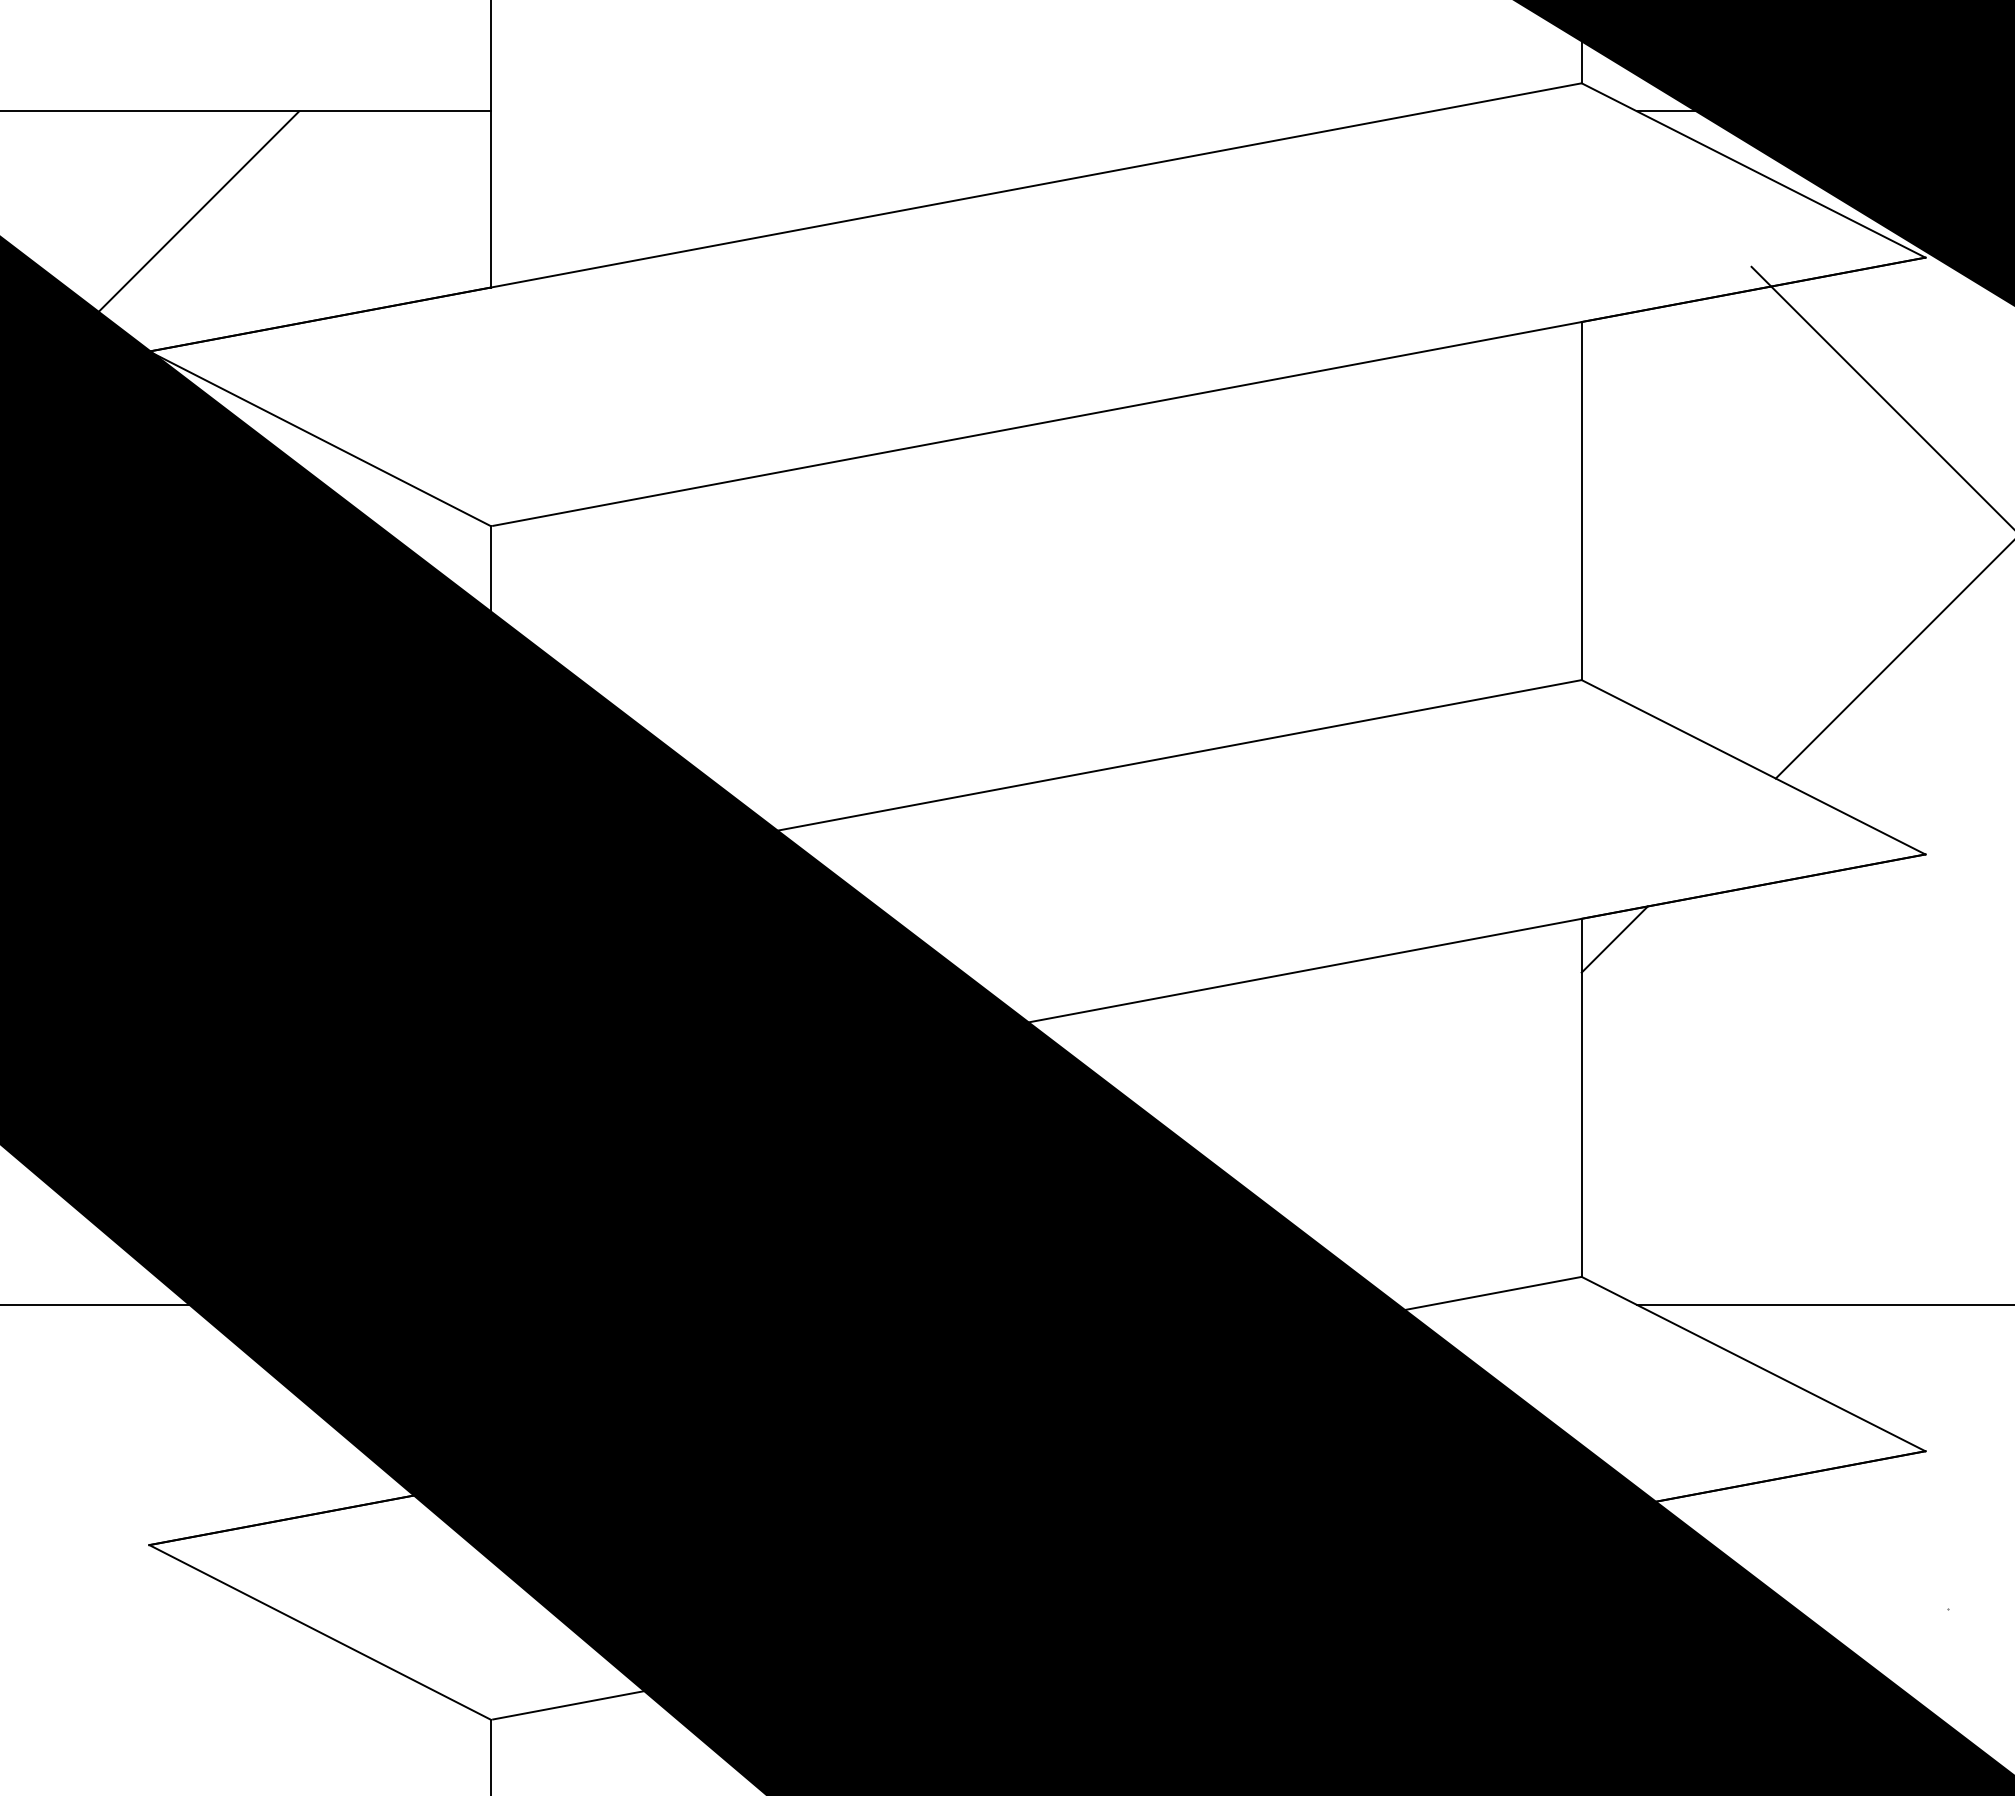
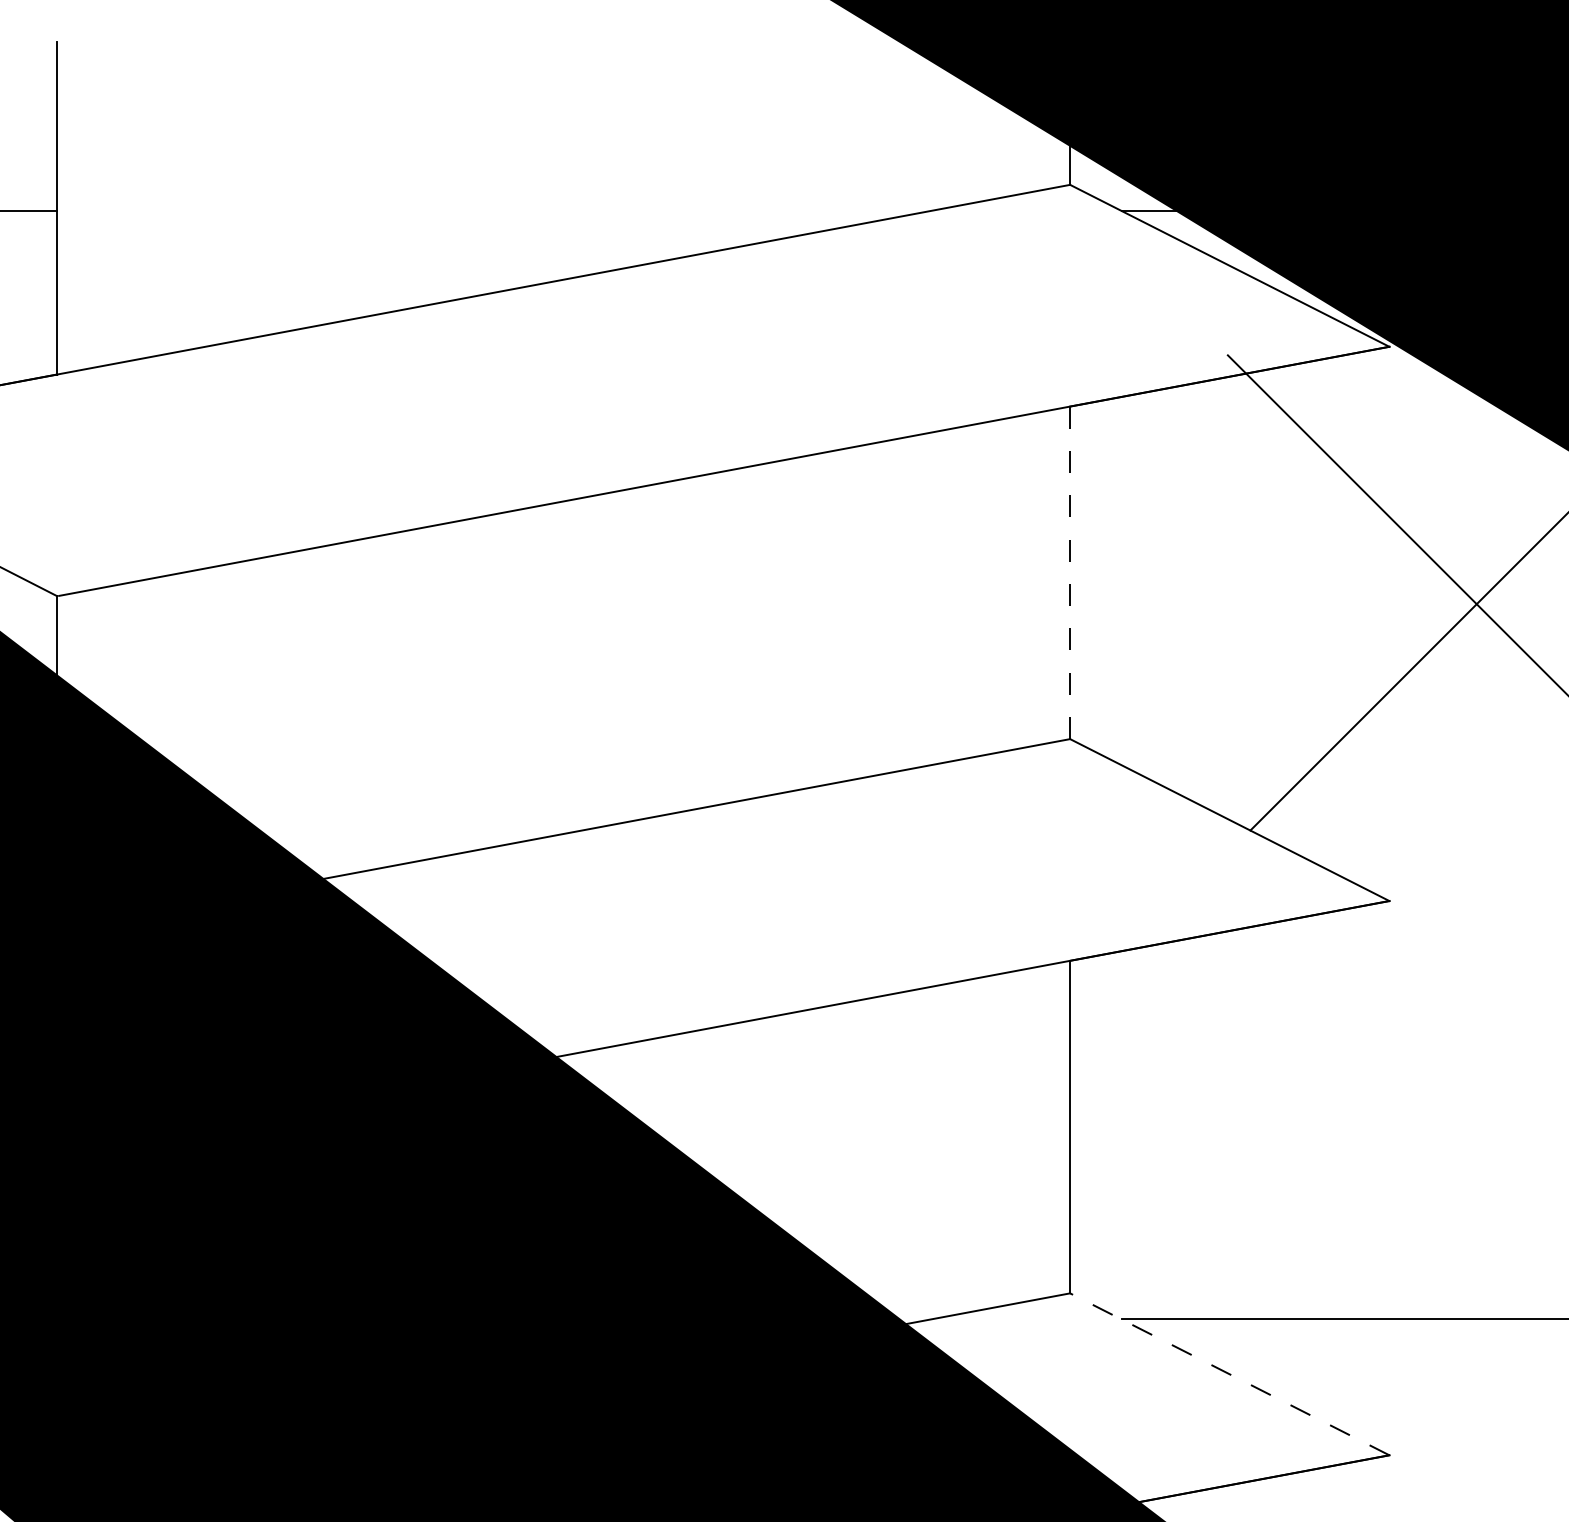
line: (1581, 501) -> (1069, 573), solid -> dashed
line: (1614, 939) -> (1100, 980), removed
line: (1753, 1364) -> (1229, 1374), solid -> dashed

